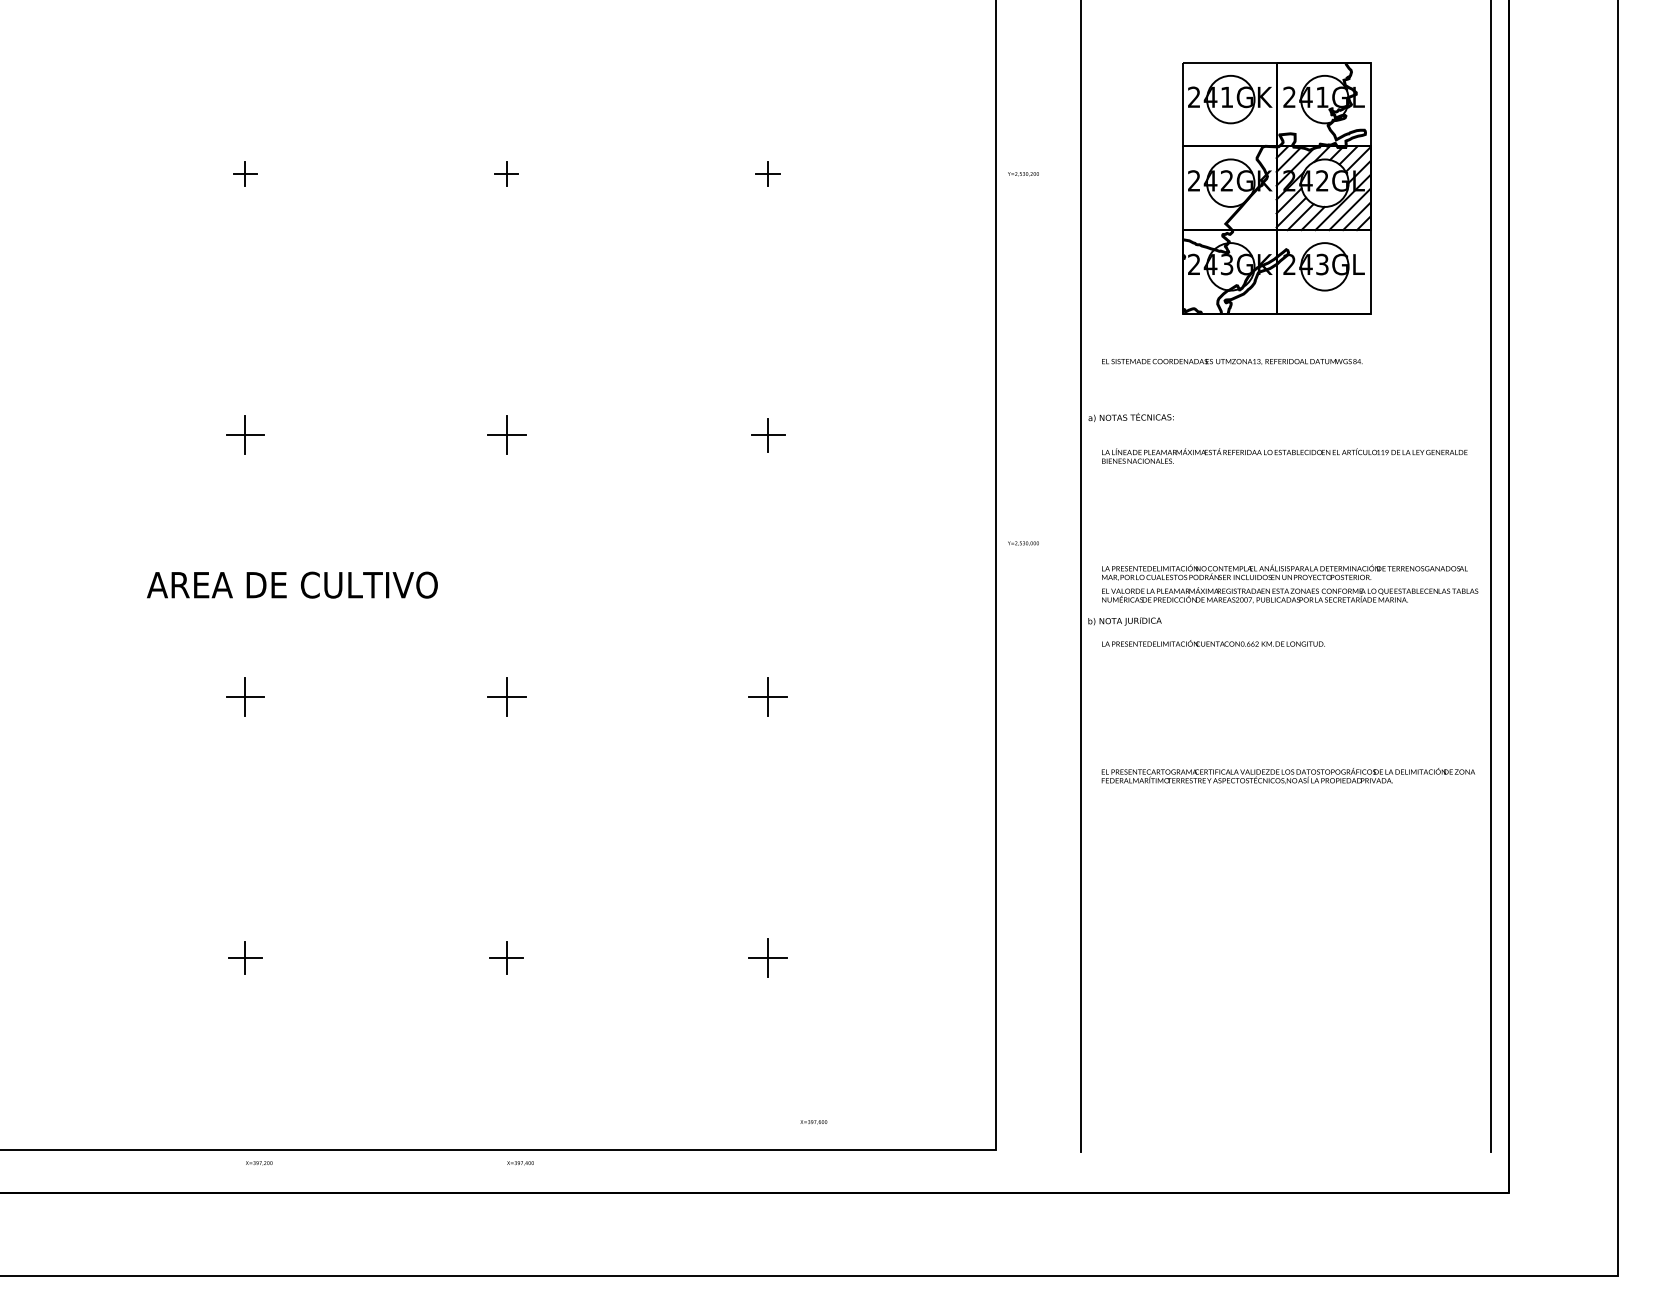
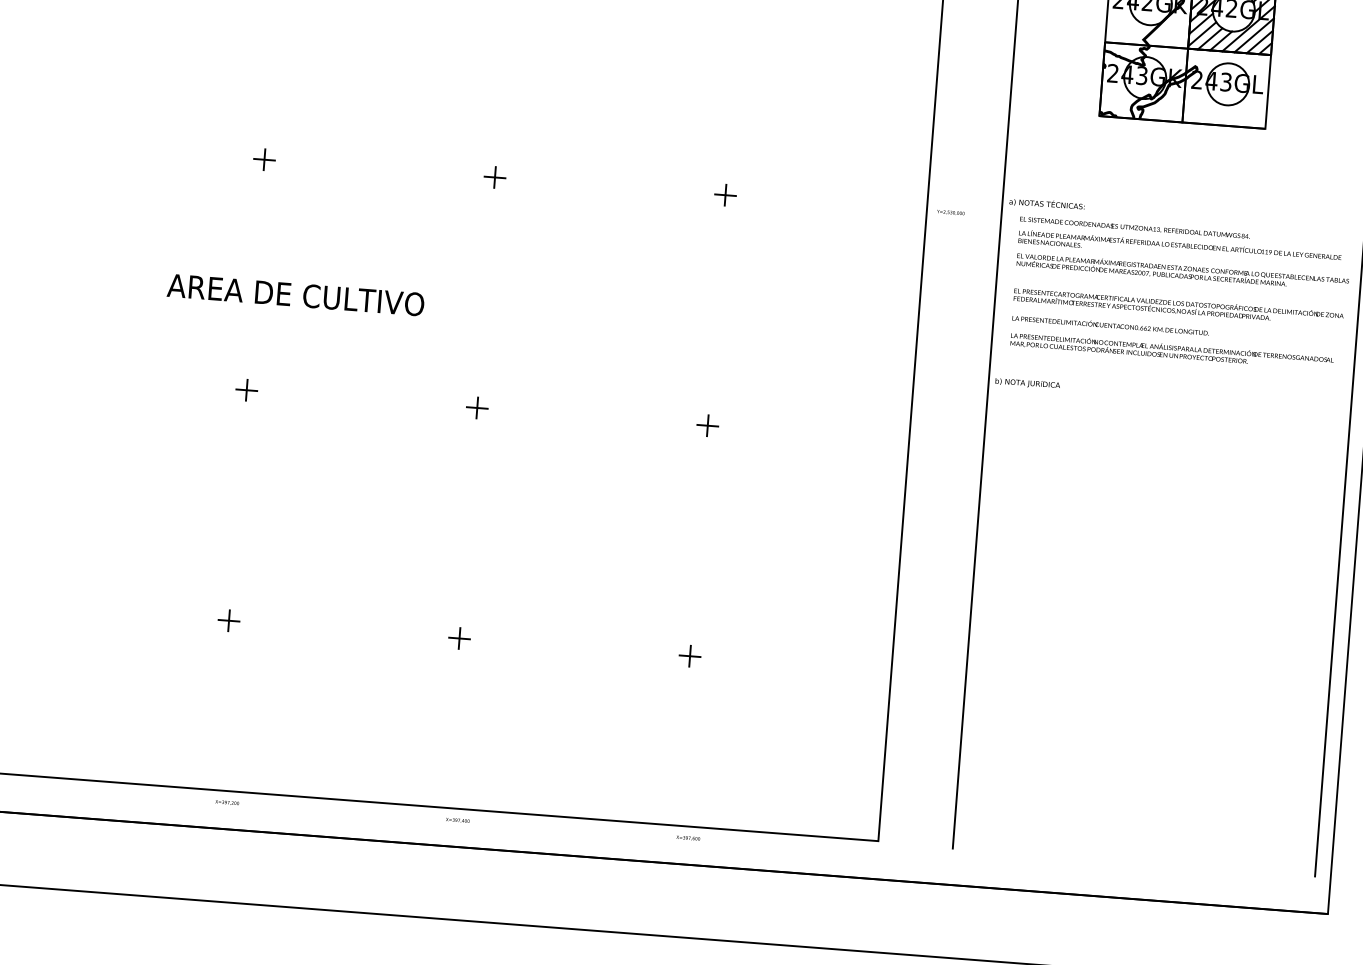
text: (1232, 361) -> (1135, 227), moved
part: (245, 435) -> (264, 159), size x0.62
part: (506, 435) -> (494, 177), size x0.62
part: (767, 435) -> (725, 195), size x0.71
text: (1023, 543) -> (950, 212), moved
text: (1290, 595) -> (1183, 272), moved
text: (1213, 643) -> (1110, 325), moved
part: (245, 696) -> (246, 390), size x0.62
part: (506, 696) -> (477, 407), size x0.62
part: (767, 696) -> (707, 425), size x0.62
text: (1287, 775) -> (1177, 306), moved
part: (245, 957) -> (229, 620), size x0.71
part: (506, 957) -> (459, 638), size x0.71
part: (767, 957) -> (689, 655), size x0.62
text: (813, 1122) -> (688, 838), moved

